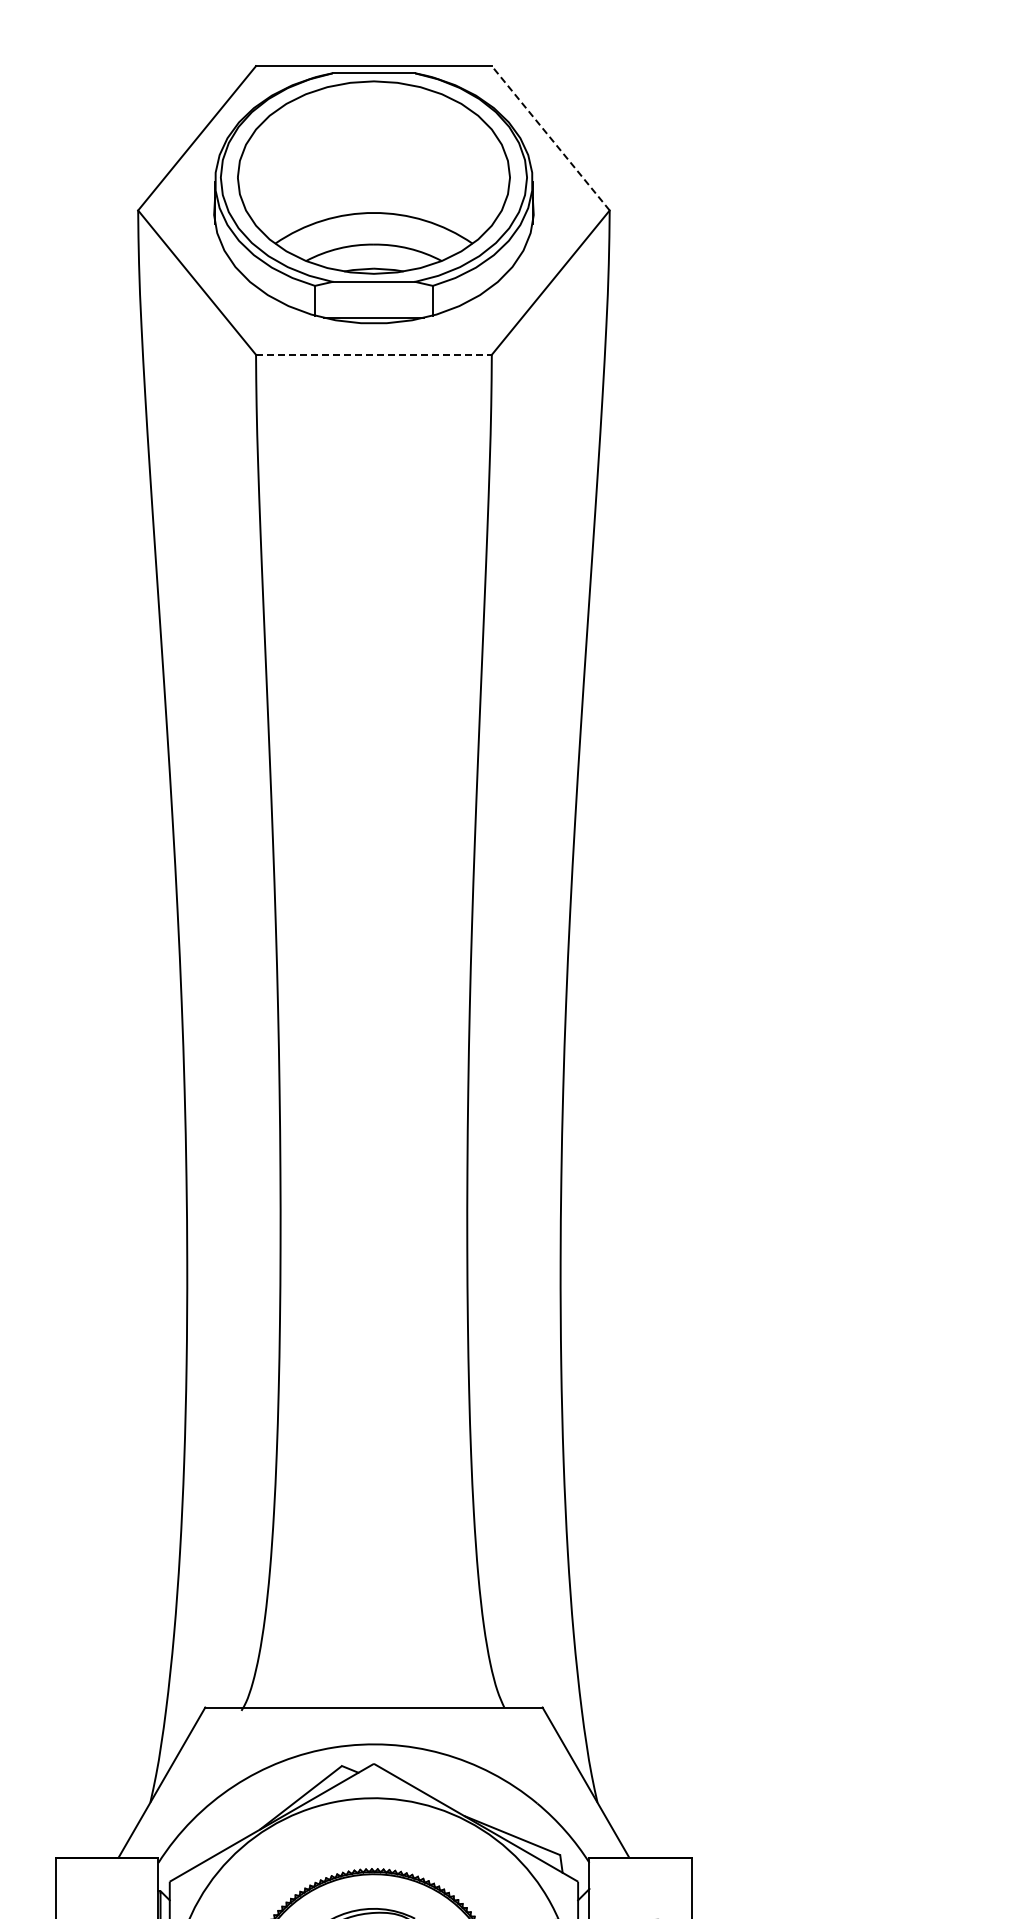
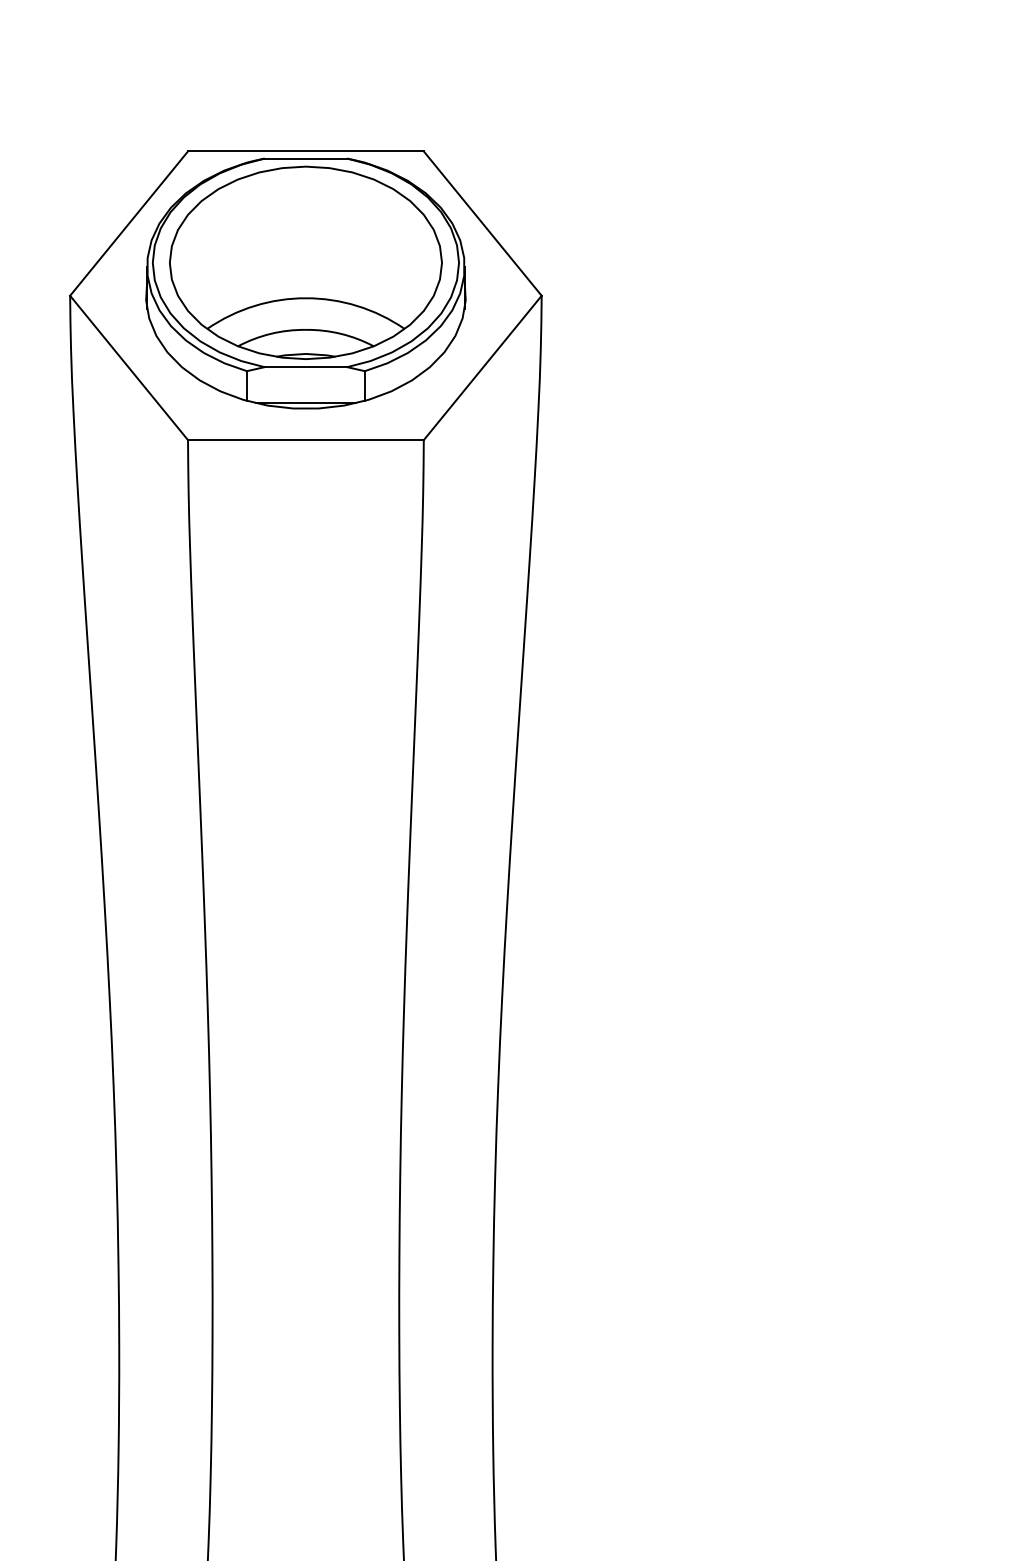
line: (550, 137) -> (482, 222), dashed -> solid
line: (373, 354) -> (305, 439), dashed -> solid

